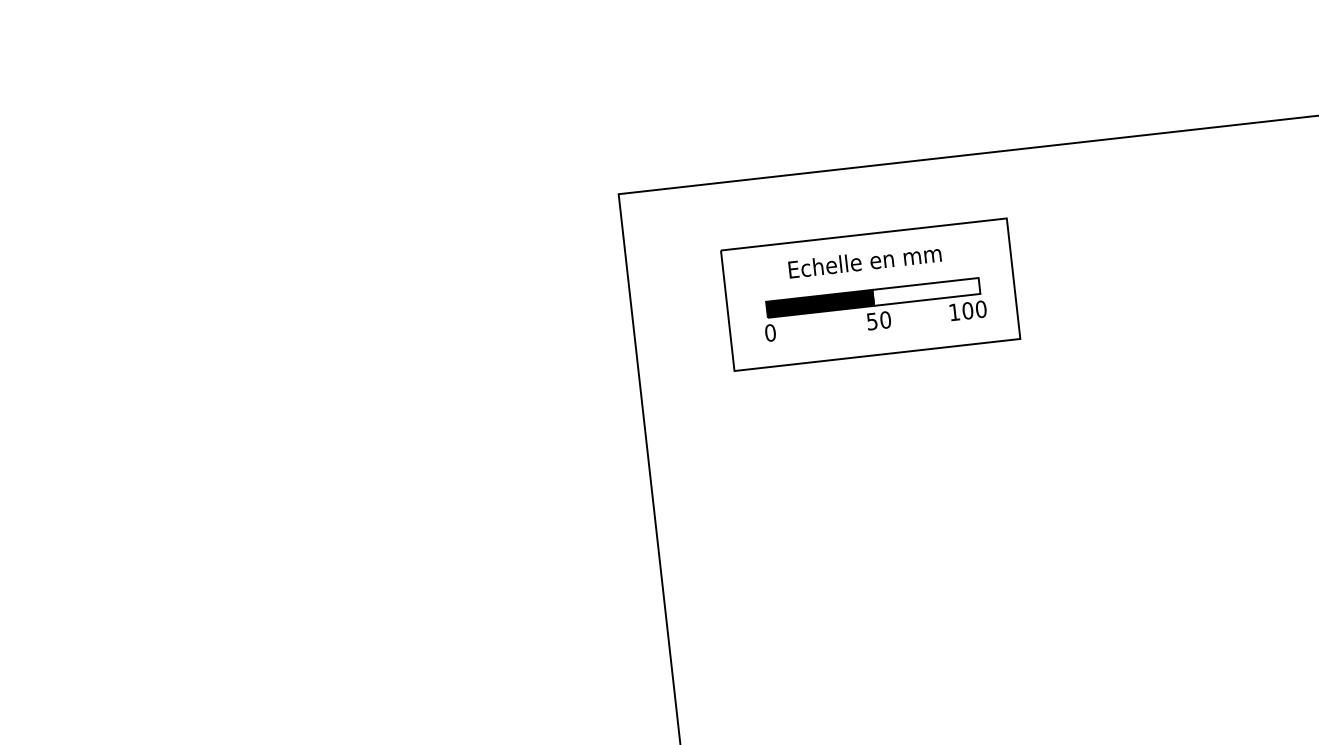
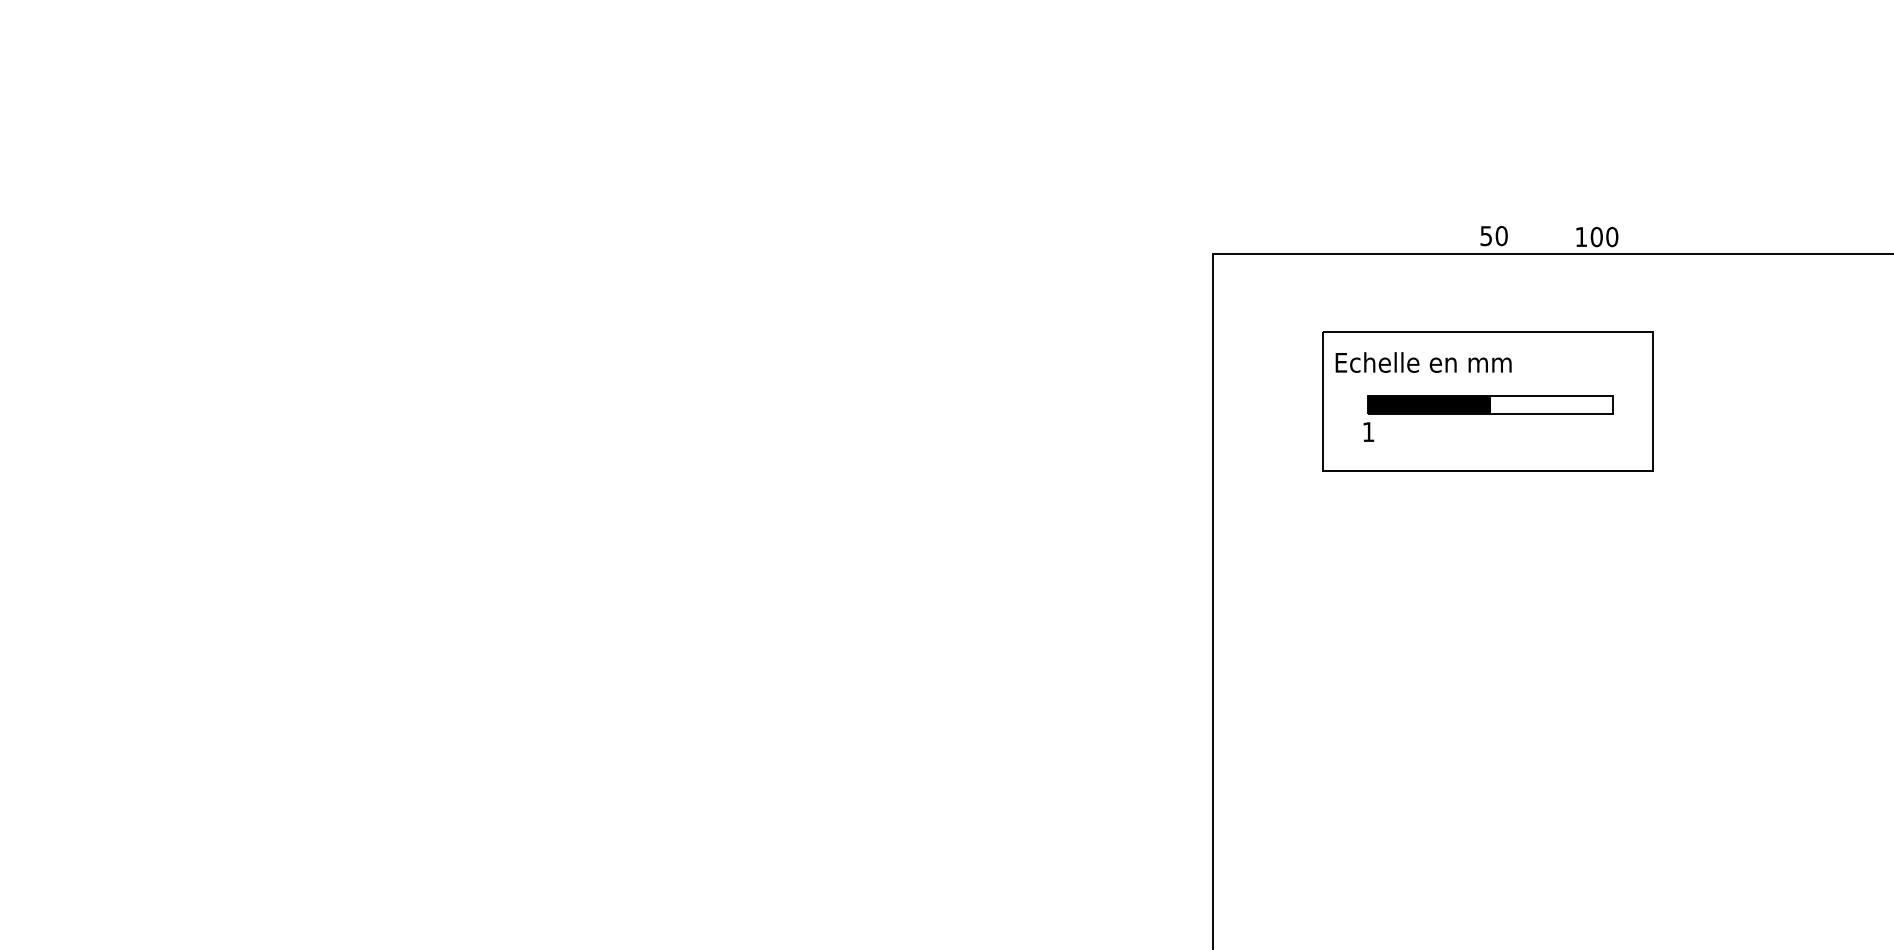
text: (864, 261) -> (1423, 362), moved
text: (968, 311) -> (1597, 237), moved
text: (878, 321) -> (1493, 236), moved
text: (770, 333) -> (1368, 432), 0 -> 1

